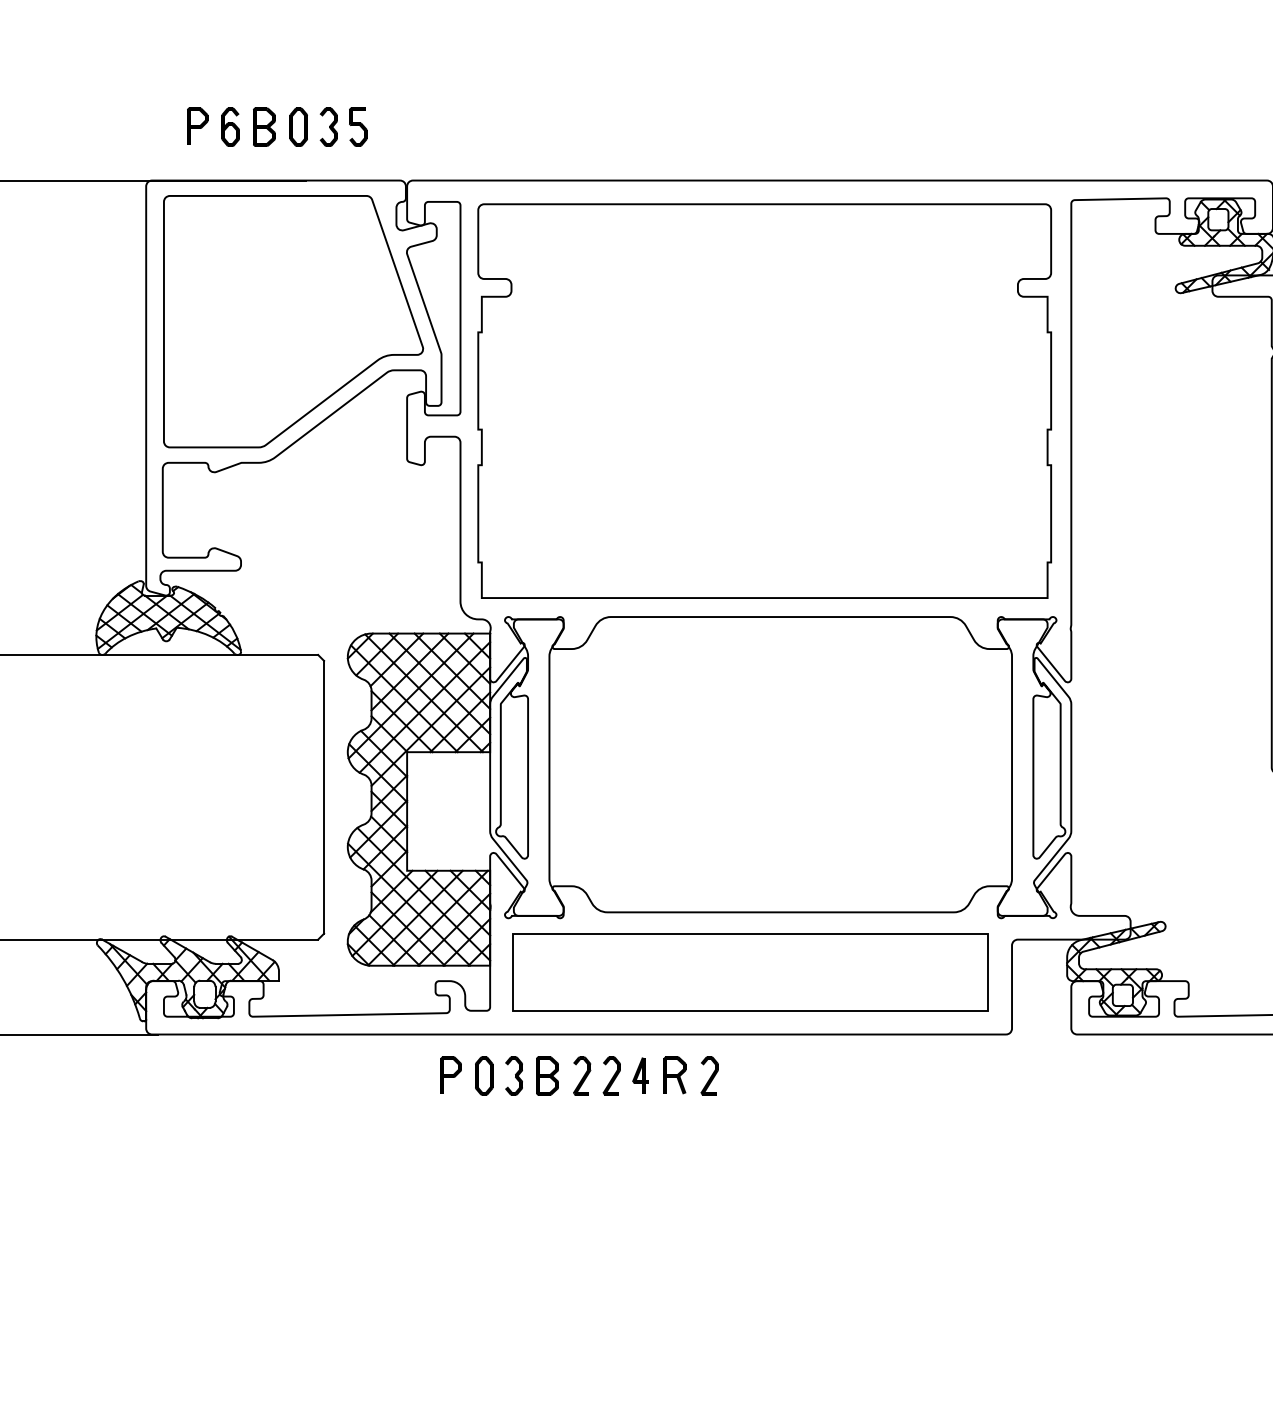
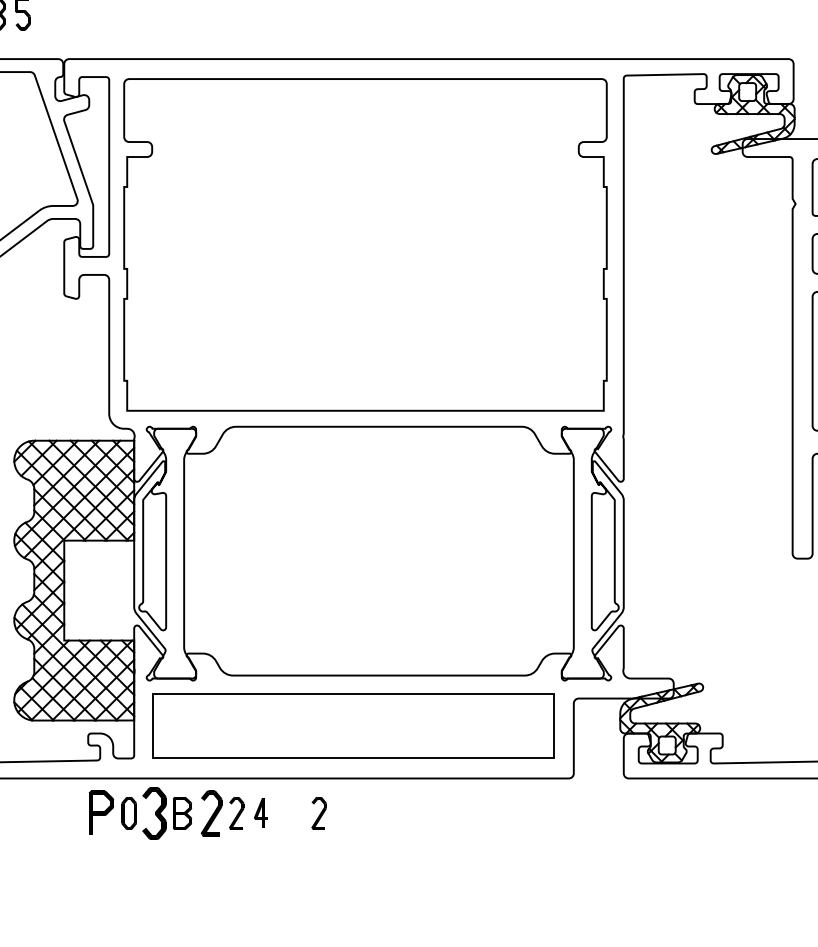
part: (450, 1074) -> (100, 812), size x1.4
part: (513, 1075) -> (153, 813), size x1.6
part: (582, 1075) -> (211, 813), size x1.4
part: (674, 1075) -> (289, 813), removed

